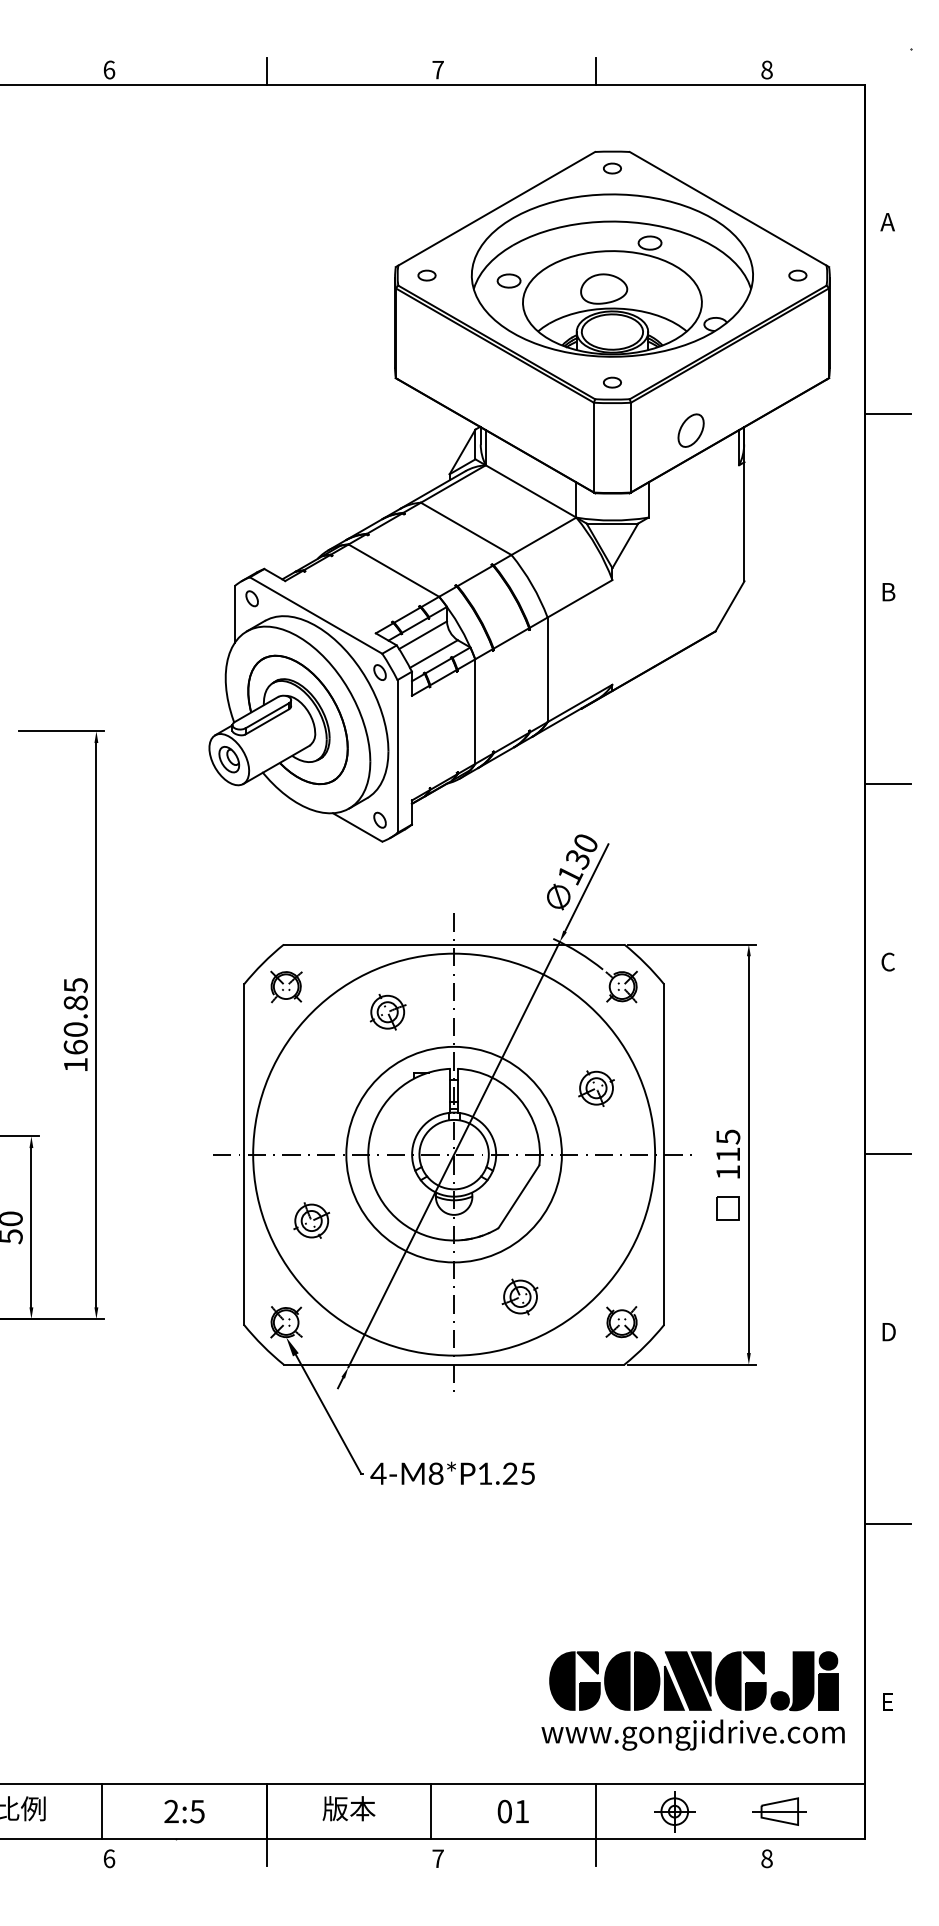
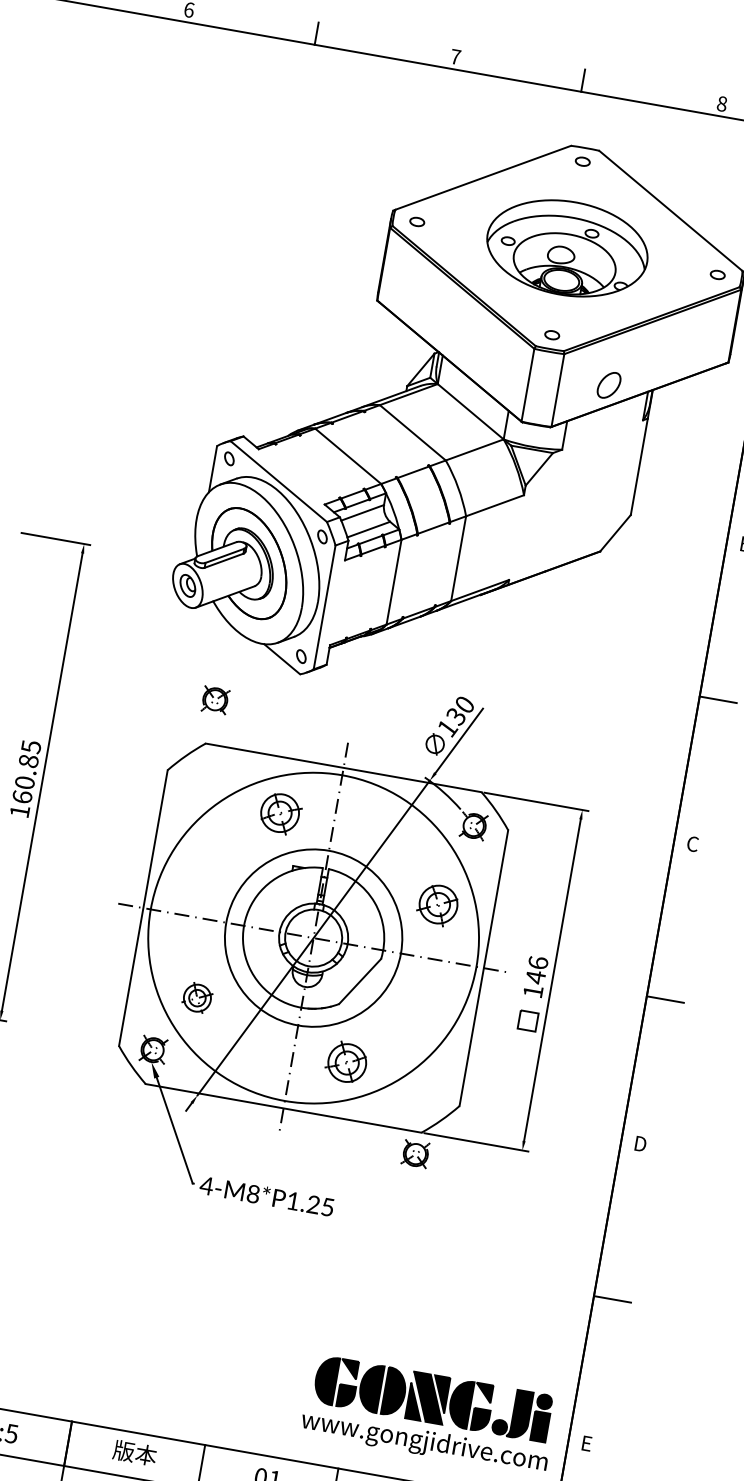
part: (611, 275) -> (566, 248), size x0.7
part: (286, 986) -> (215, 700), moved
part: (387, 1012) -> (279, 813), size x1.4
part: (596, 1088) -> (438, 904), size x1.4
text: (728, 1145) -> (537, 969), 115 -> 146
part: (311, 1220) -> (197, 997), moved
part: (519, 1296) -> (346, 1062), size x1.4
part: (621, 1322) -> (415, 1153), moved

